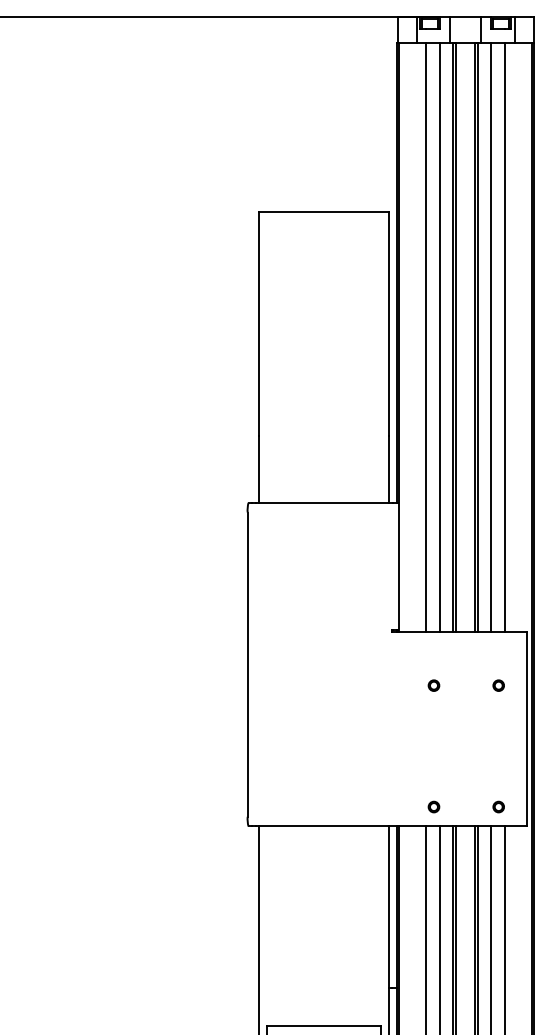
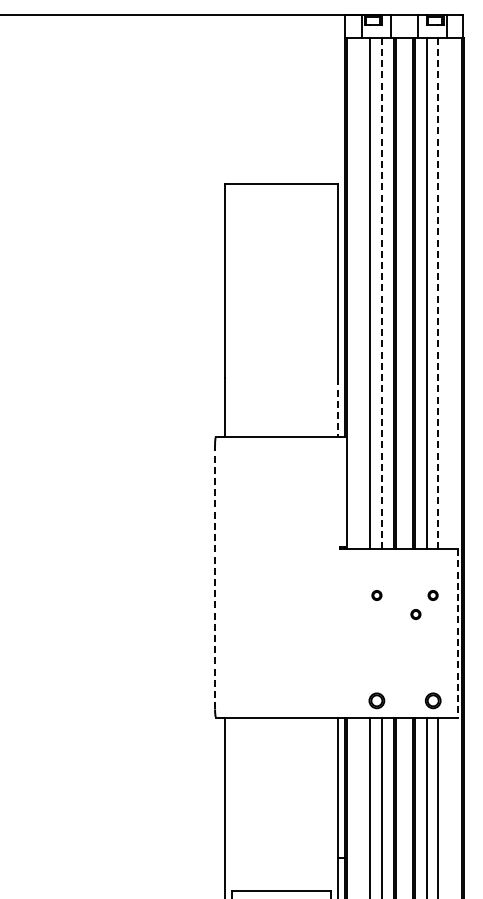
line: (440, 337) -> (382, 293), solid -> dashed
line: (504, 337) -> (438, 293), solid -> dashed
line: (388, 470) -> (337, 408), solid -> dashed
line: (248, 663) -> (215, 576), solid -> dashed
part: (478, 707) -> (415, 614), added
line: (526, 729) -> (457, 633), solid -> dashed
part: (433, 806) -> (376, 700), size x1.6
part: (497, 806) -> (432, 700), size x1.6

